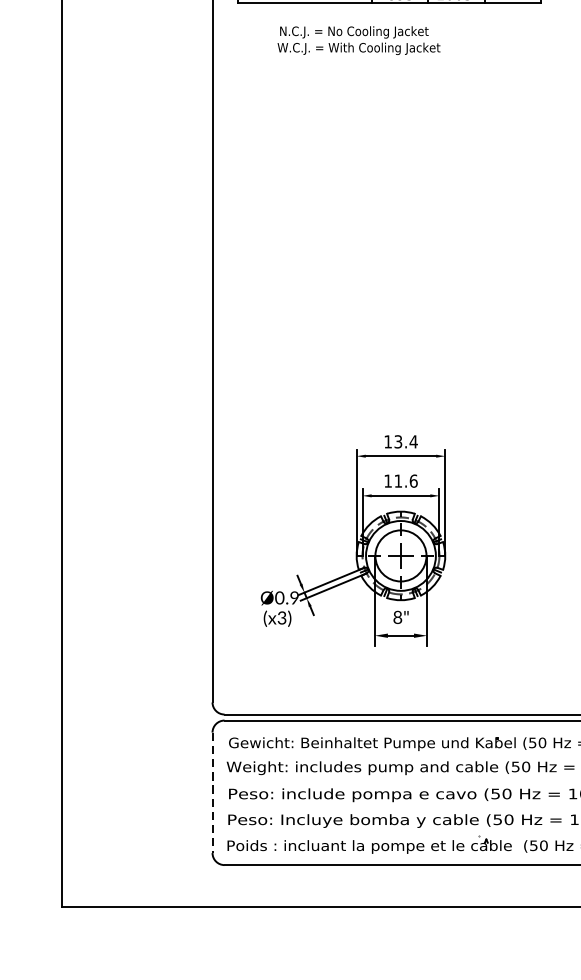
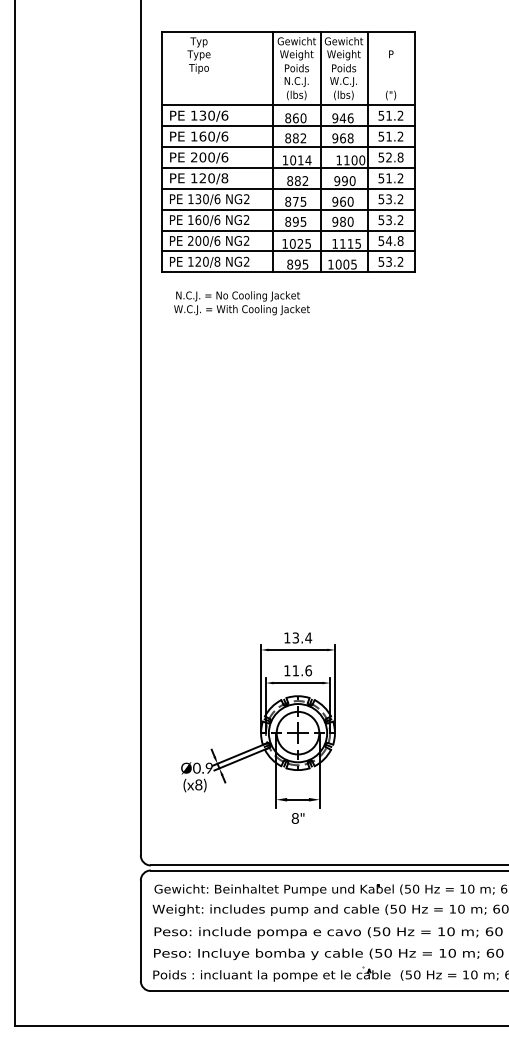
text: (358, 40) -> (241, 303), moved
text: (281, 617) -> (198, 784), (x3) -> (x8)
text: (400, 617) -> (297, 818), moved
line: (212, 793) -> (140, 931), dashed -> solid

